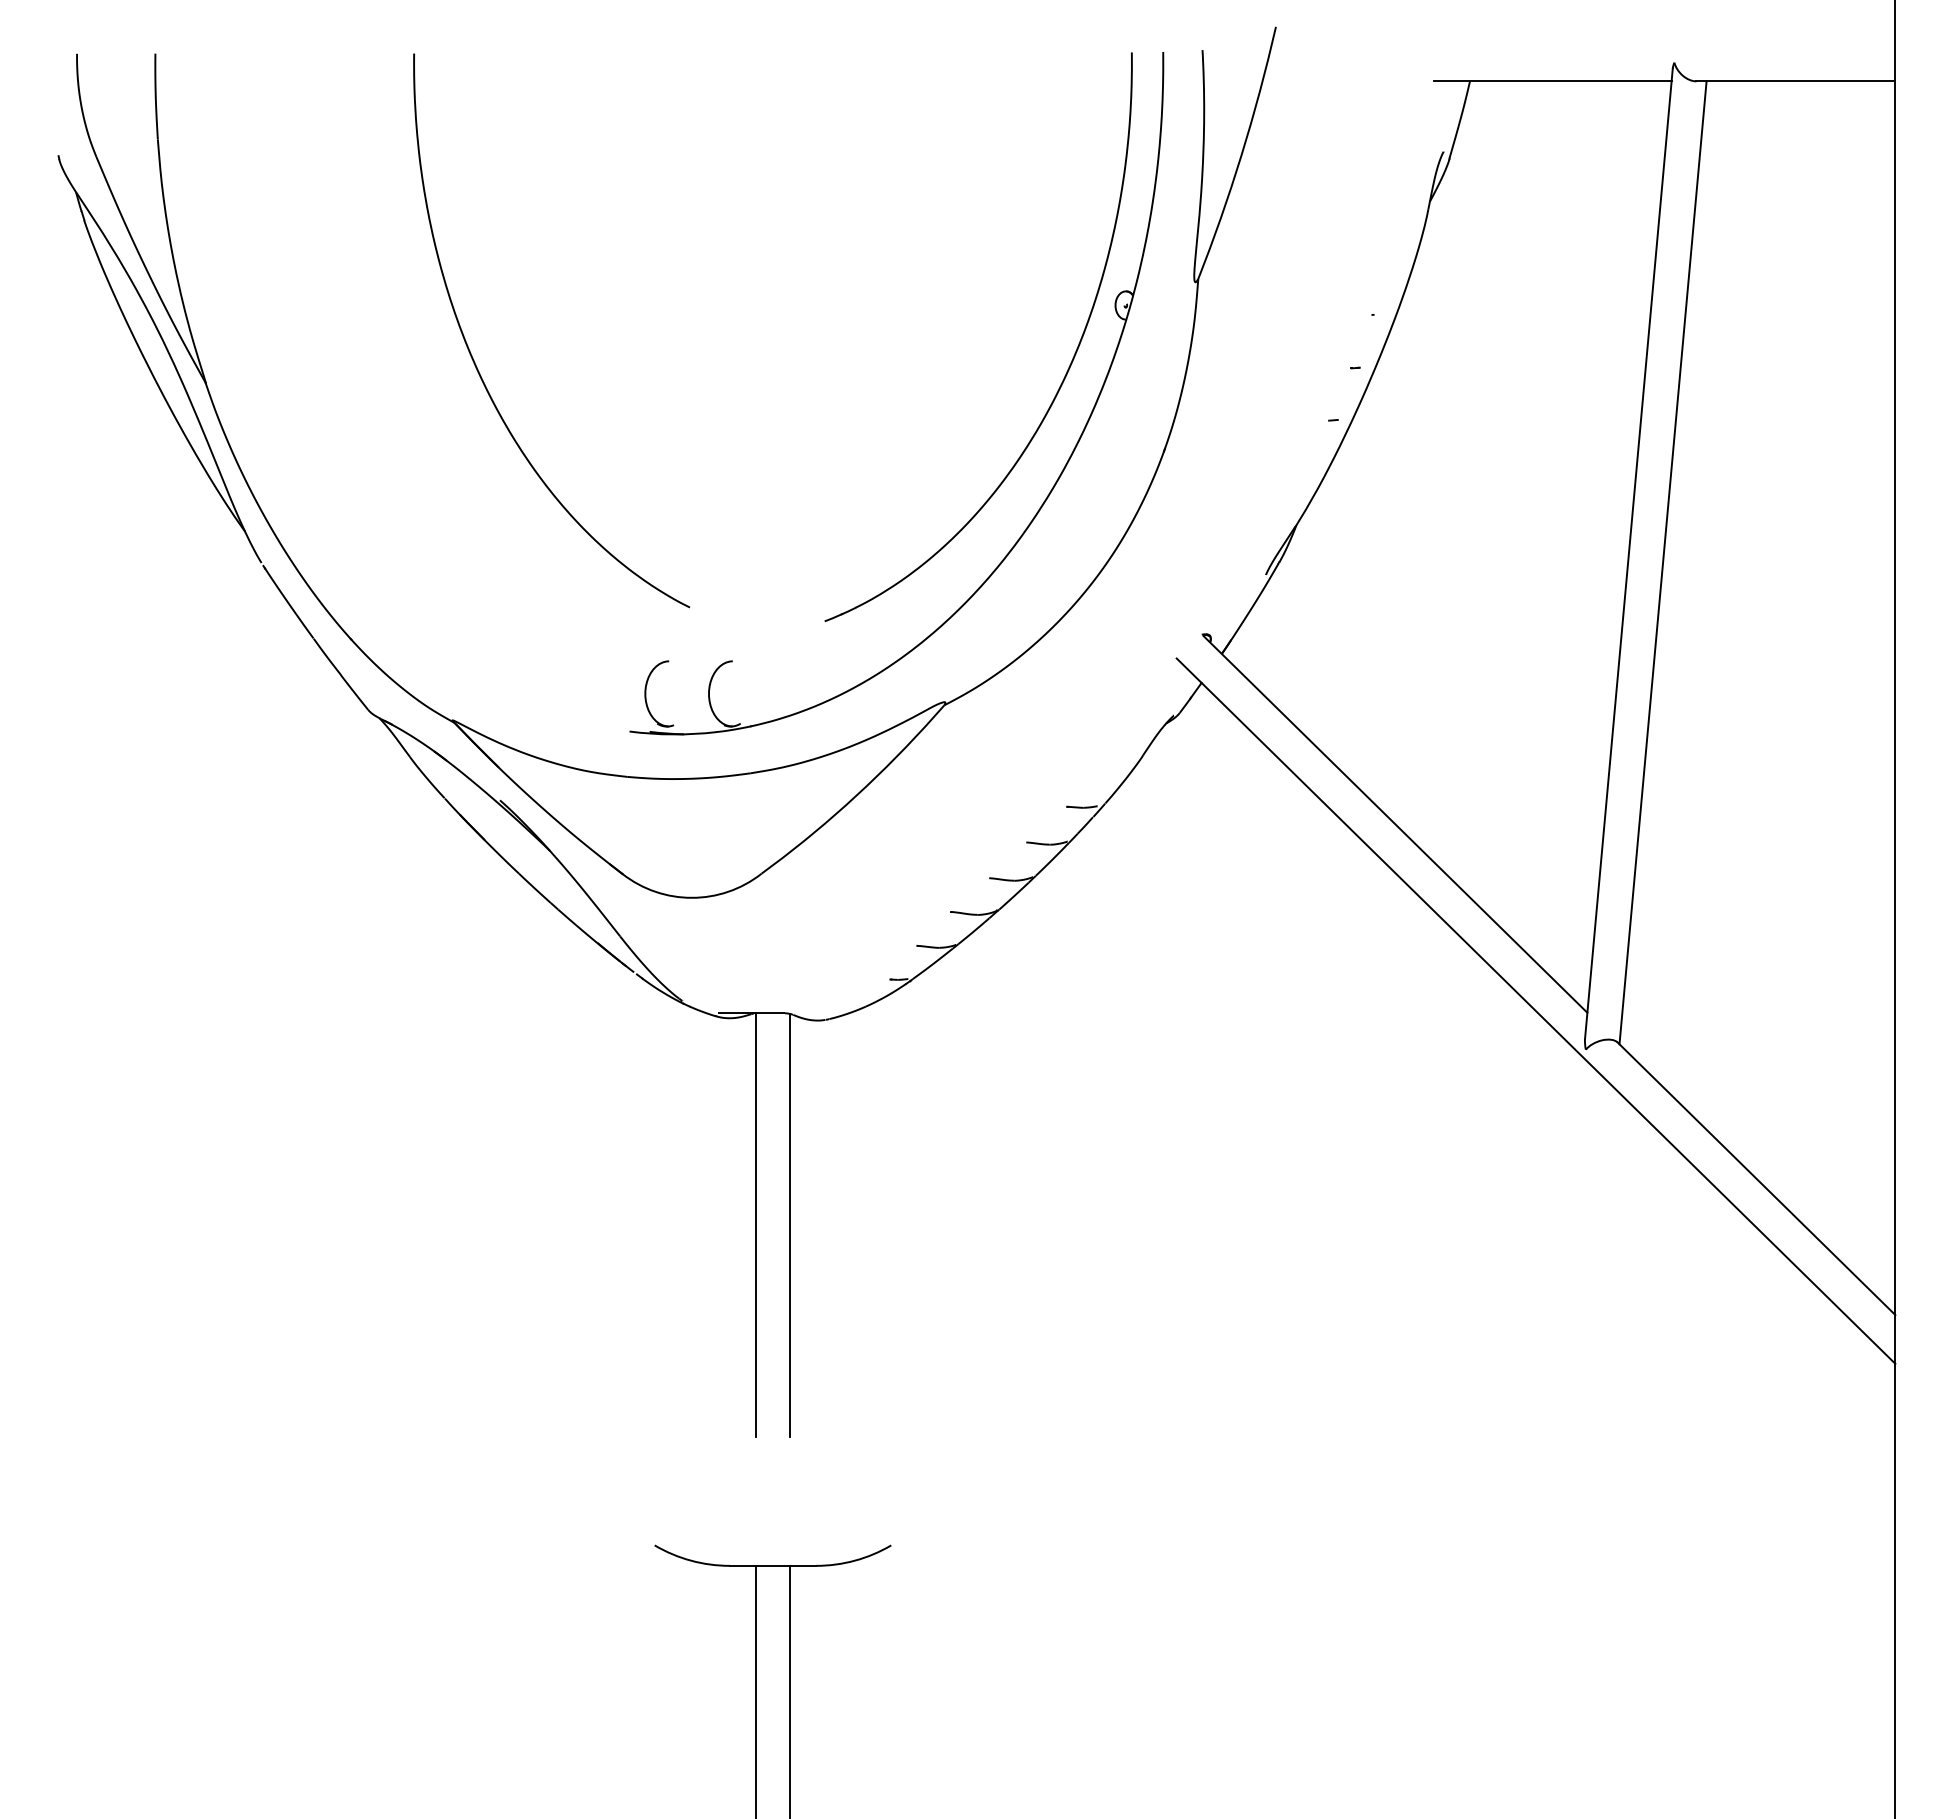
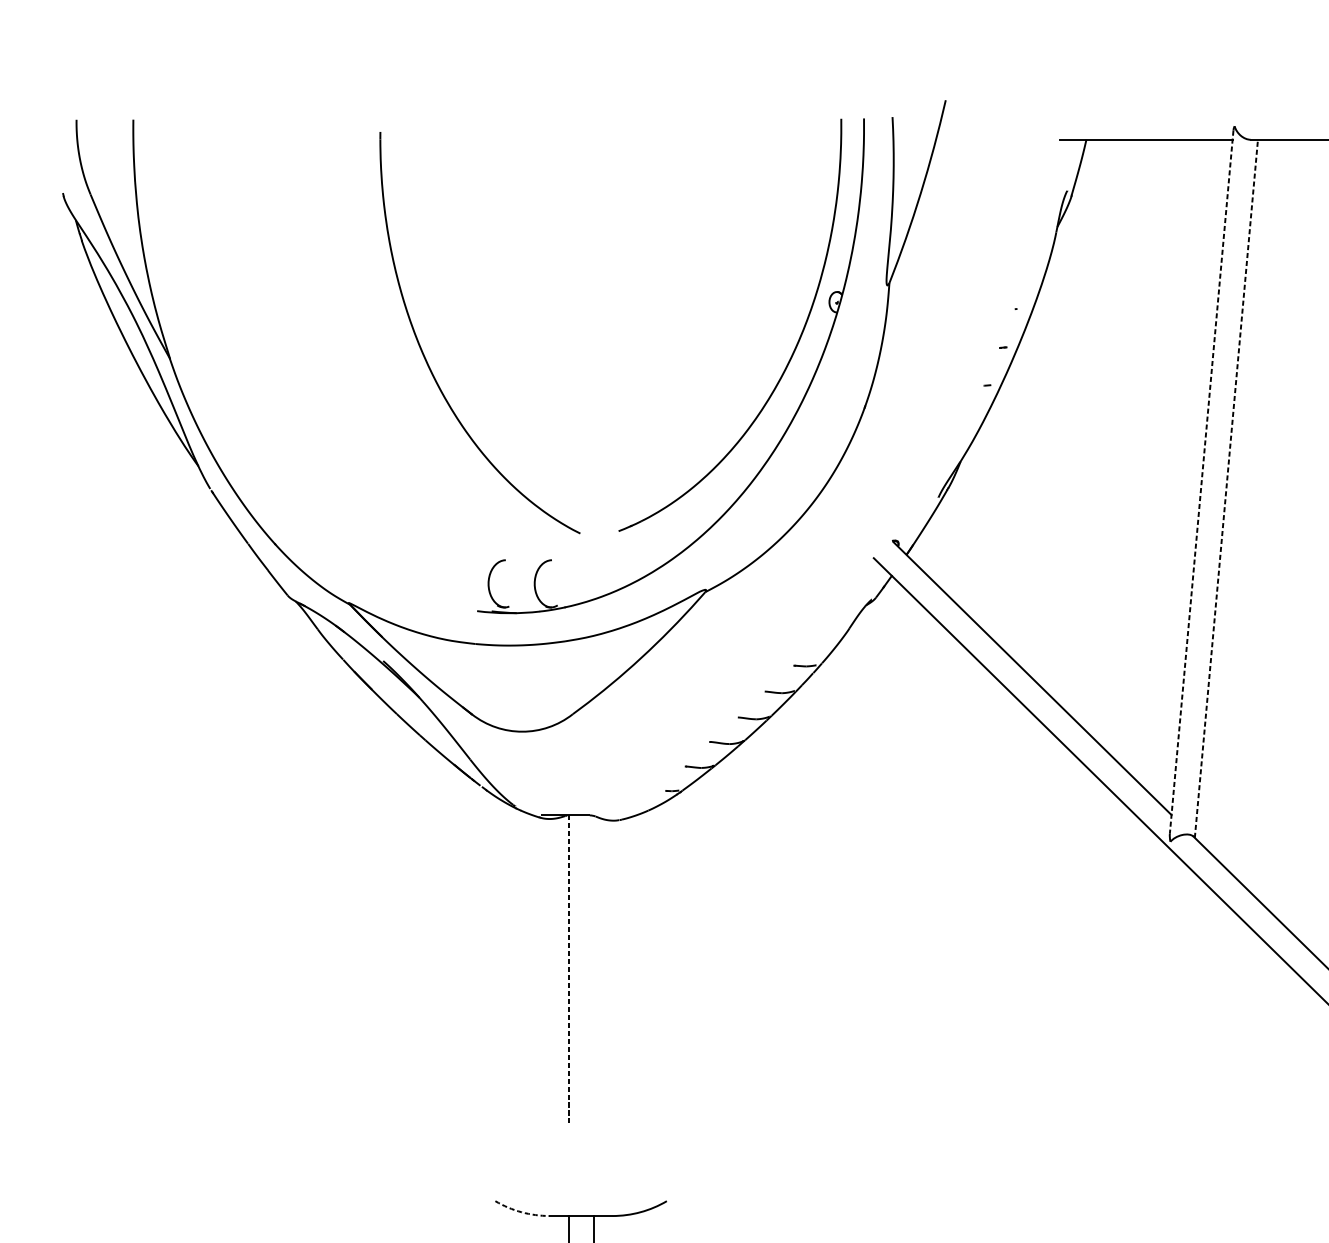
part: (476, 364) -> (425, 357), moved
line: (1628, 553) -> (1201, 482), solid -> dashed
line: (1663, 562) -> (1226, 488), solid -> dashed
line: (790, 1224) -> (593, 968), removed
line: (755, 1225) -> (568, 969), solid -> dashed
arc: (690, 1560) -> (521, 1212), solid -> dashed

